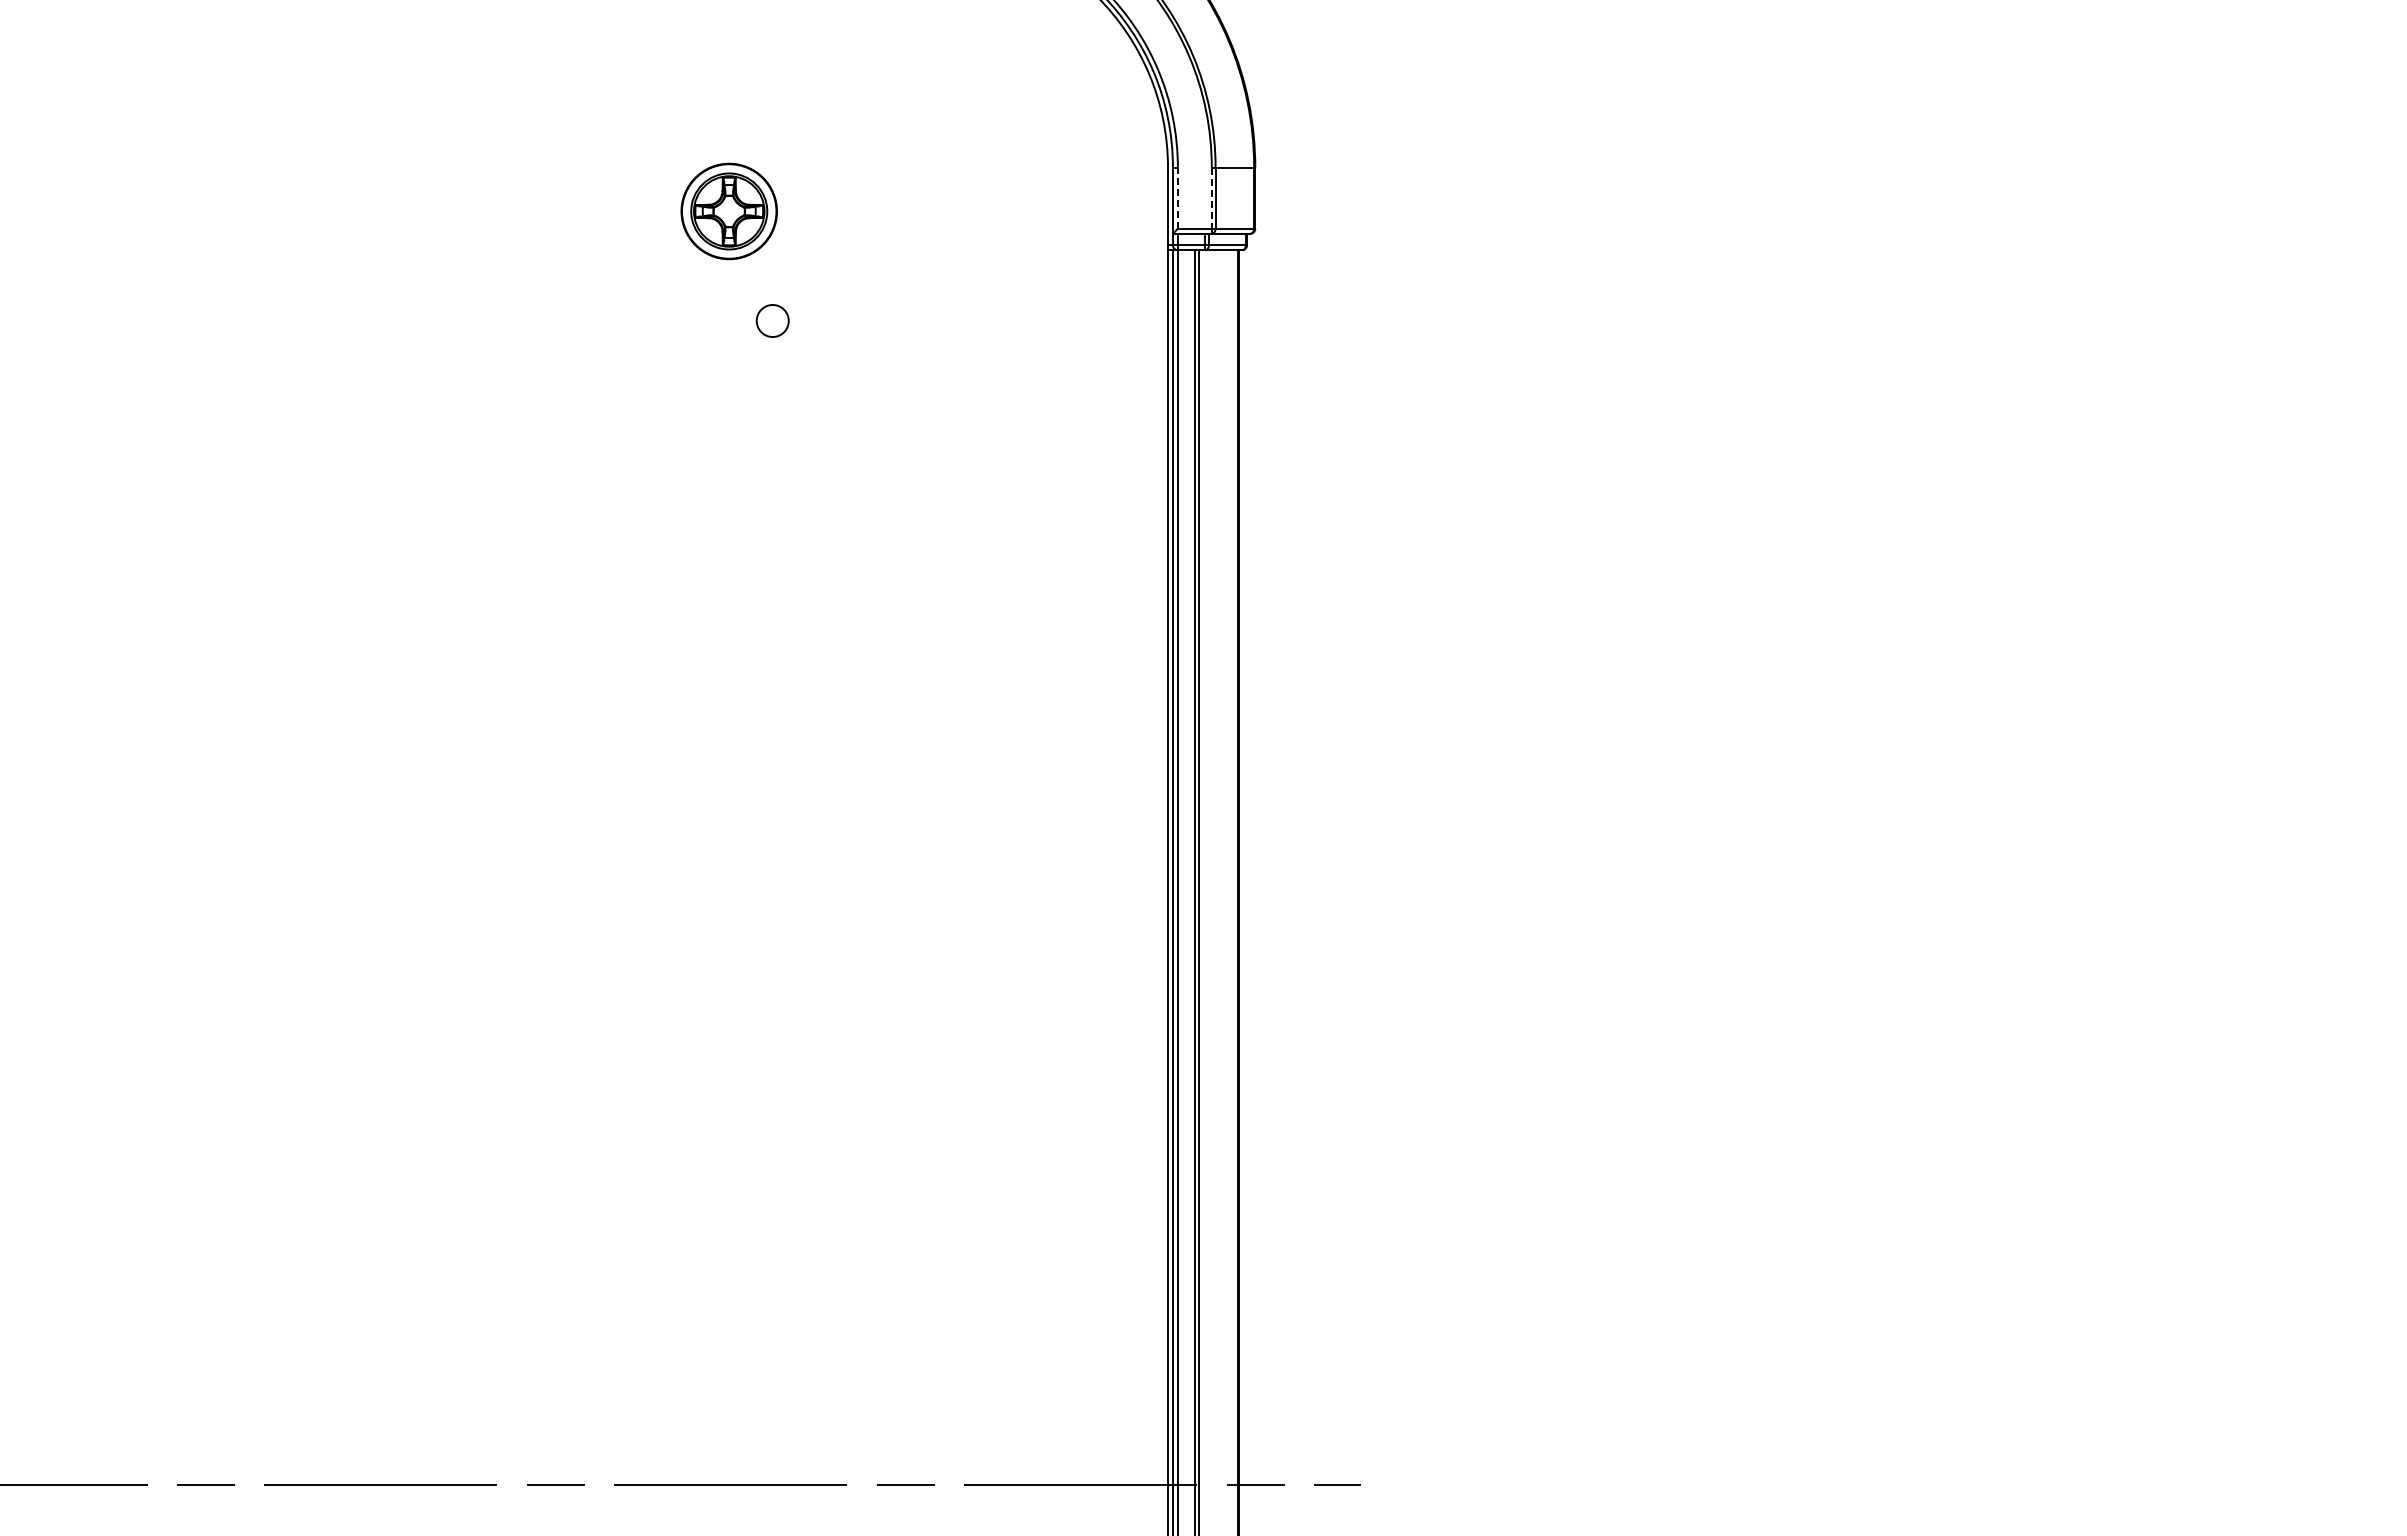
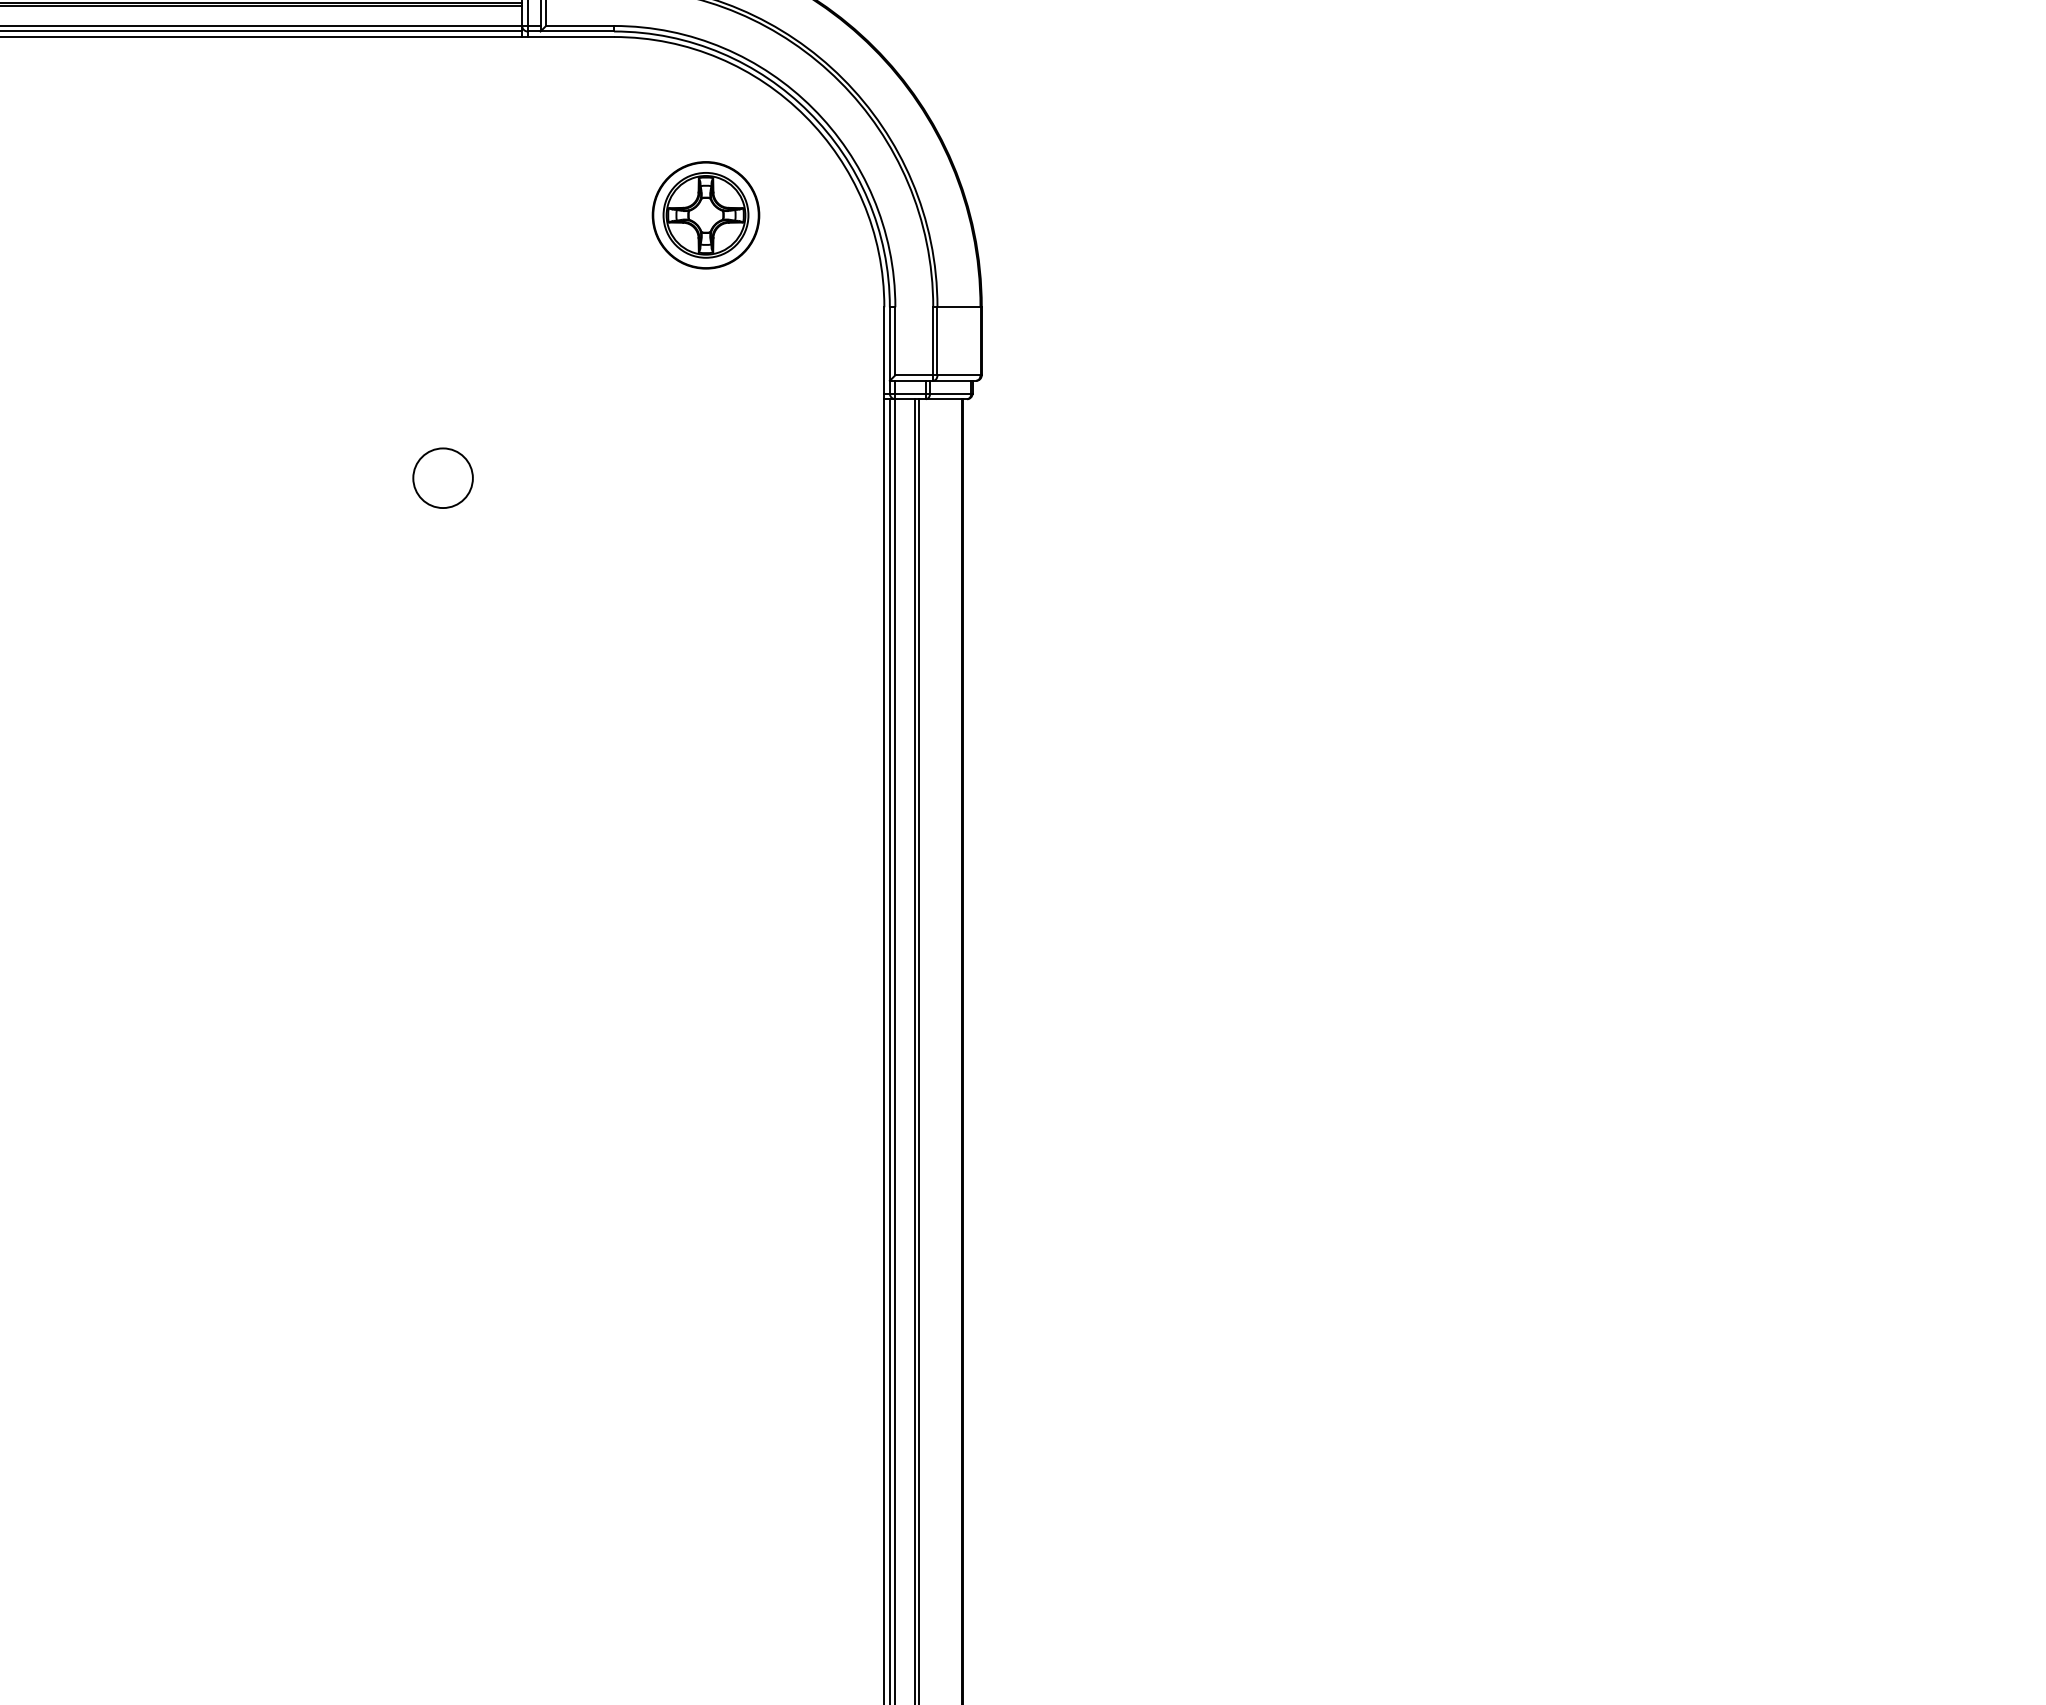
line: (1177, 197) -> (894, 340), dashed -> solid
line: (1211, 198) -> (932, 341), dashed -> solid
part: (728, 211) -> (705, 215), moved
circle: (772, 320) -> (442, 477), size x1.67

